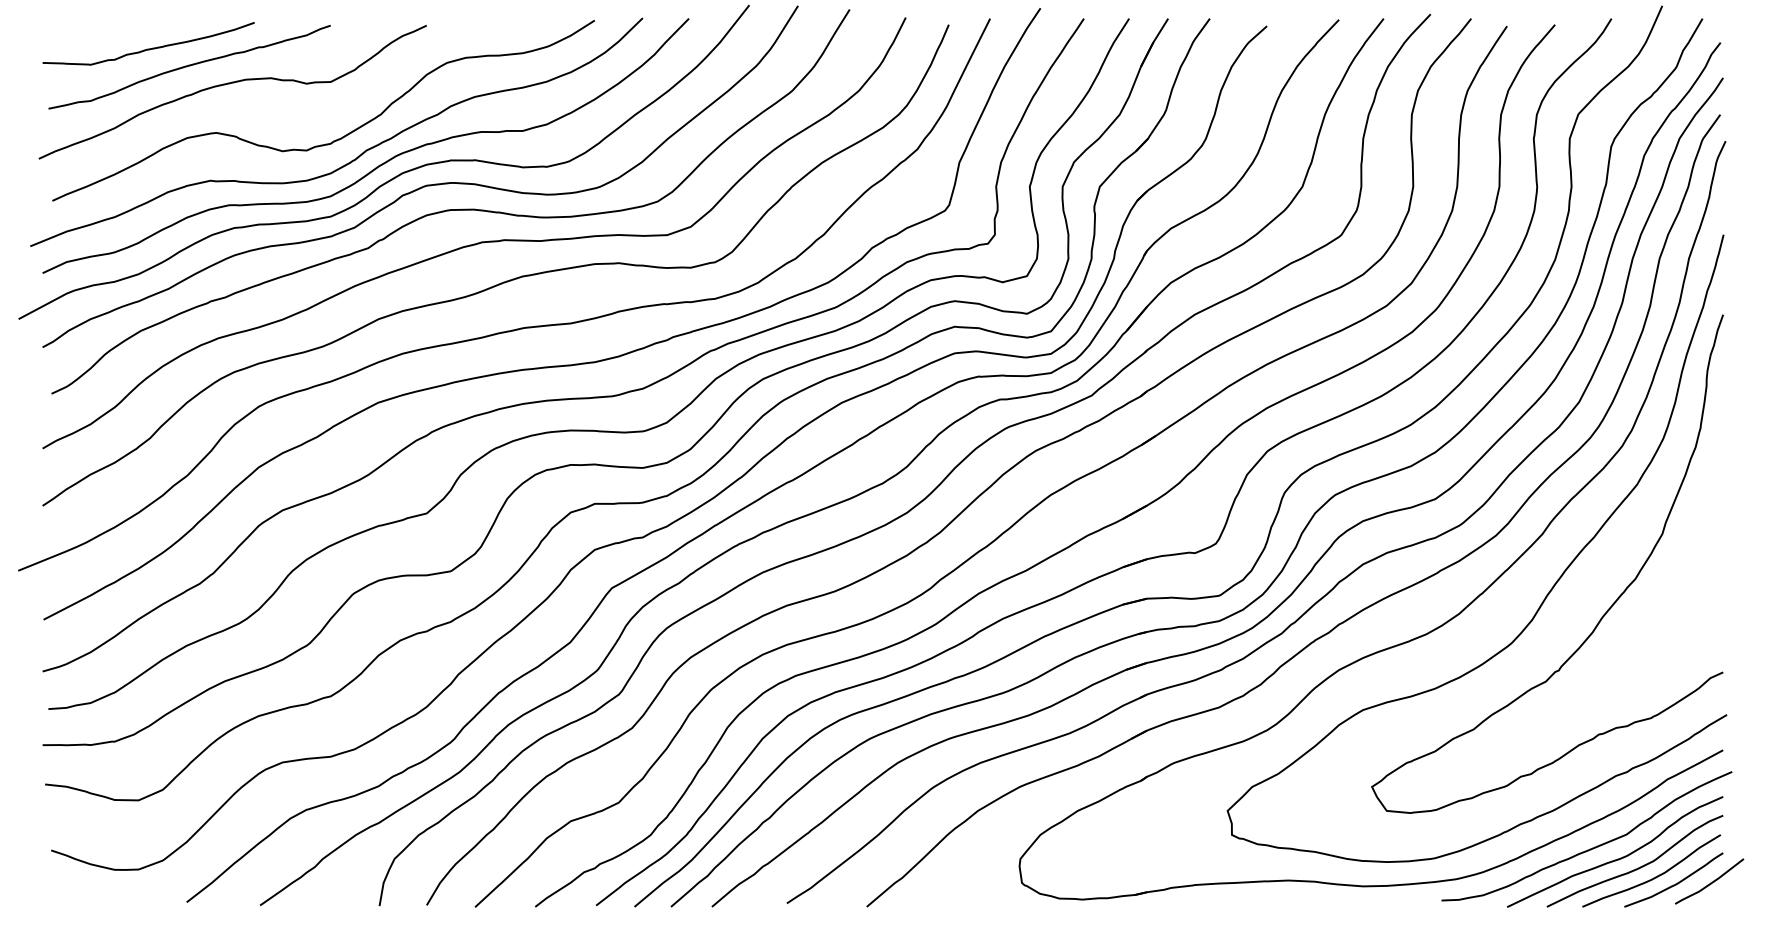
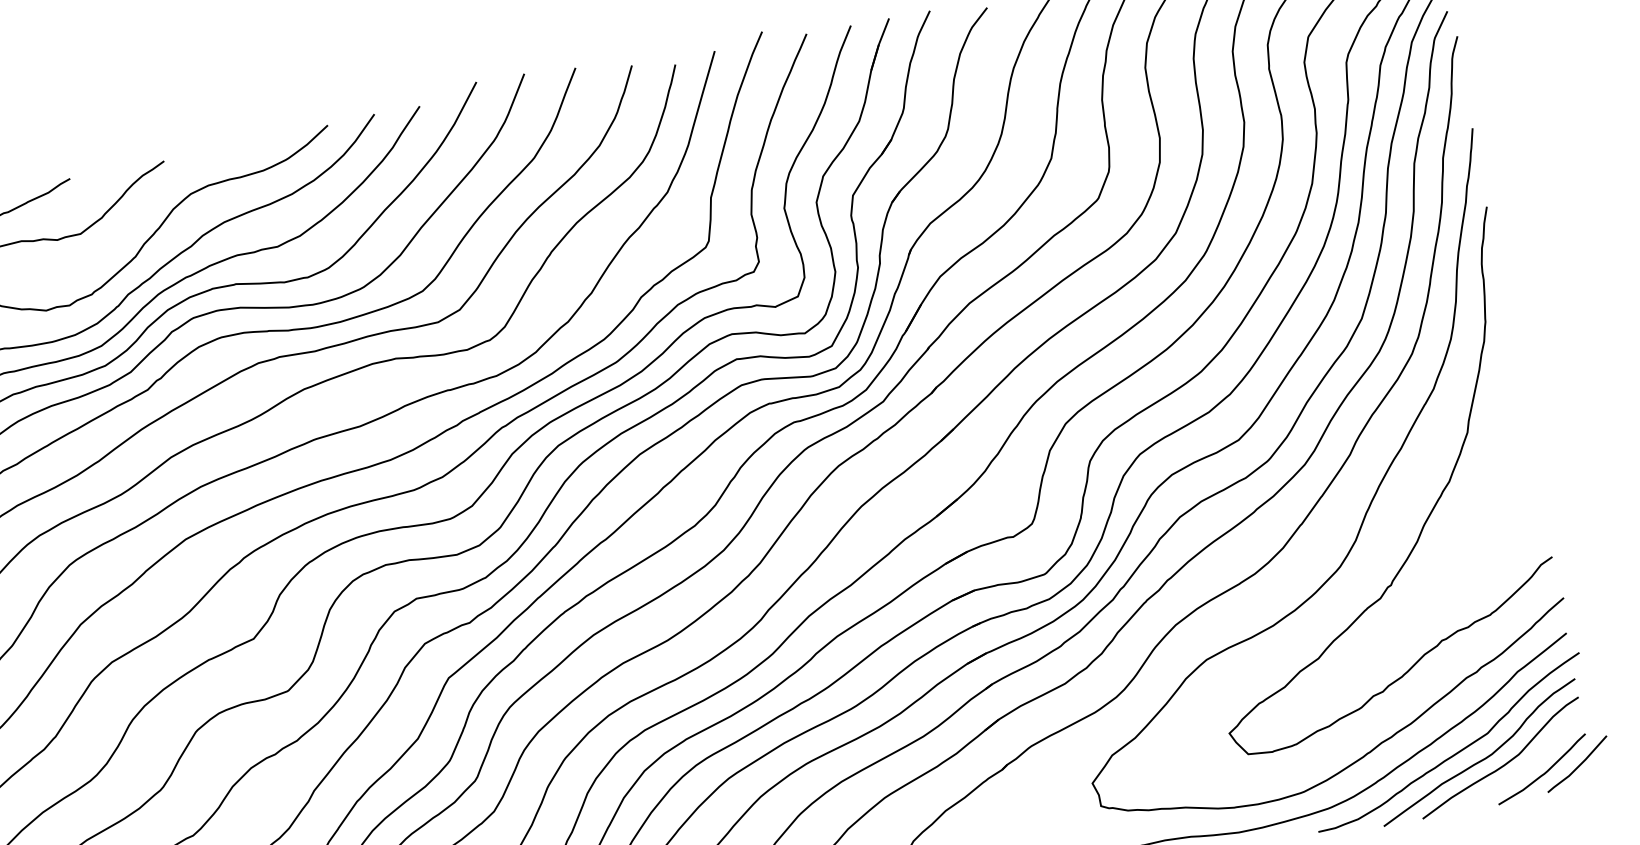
curve: (1655, 876) -> (1523, 769), removed

